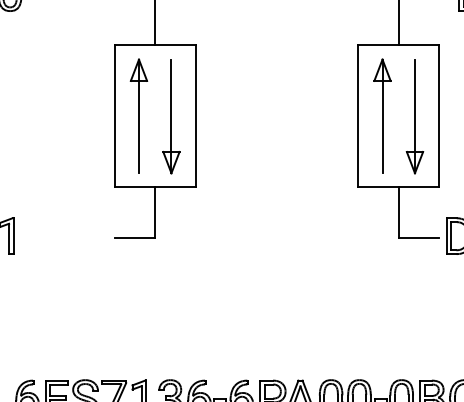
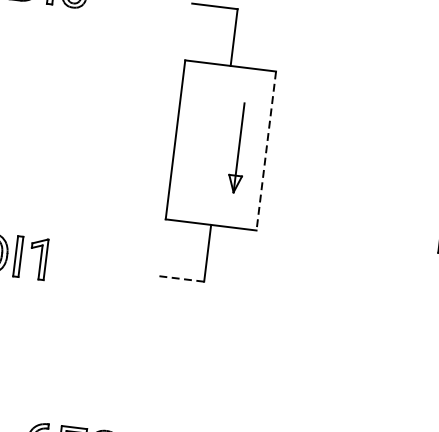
part: (138, 115) -> (202, 142), removed
part: (171, 116) -> (239, 147), size x0.7
line: (195, 116) -> (265, 151), solid -> dashed
line: (134, 238) -> (180, 279), solid -> dashed

